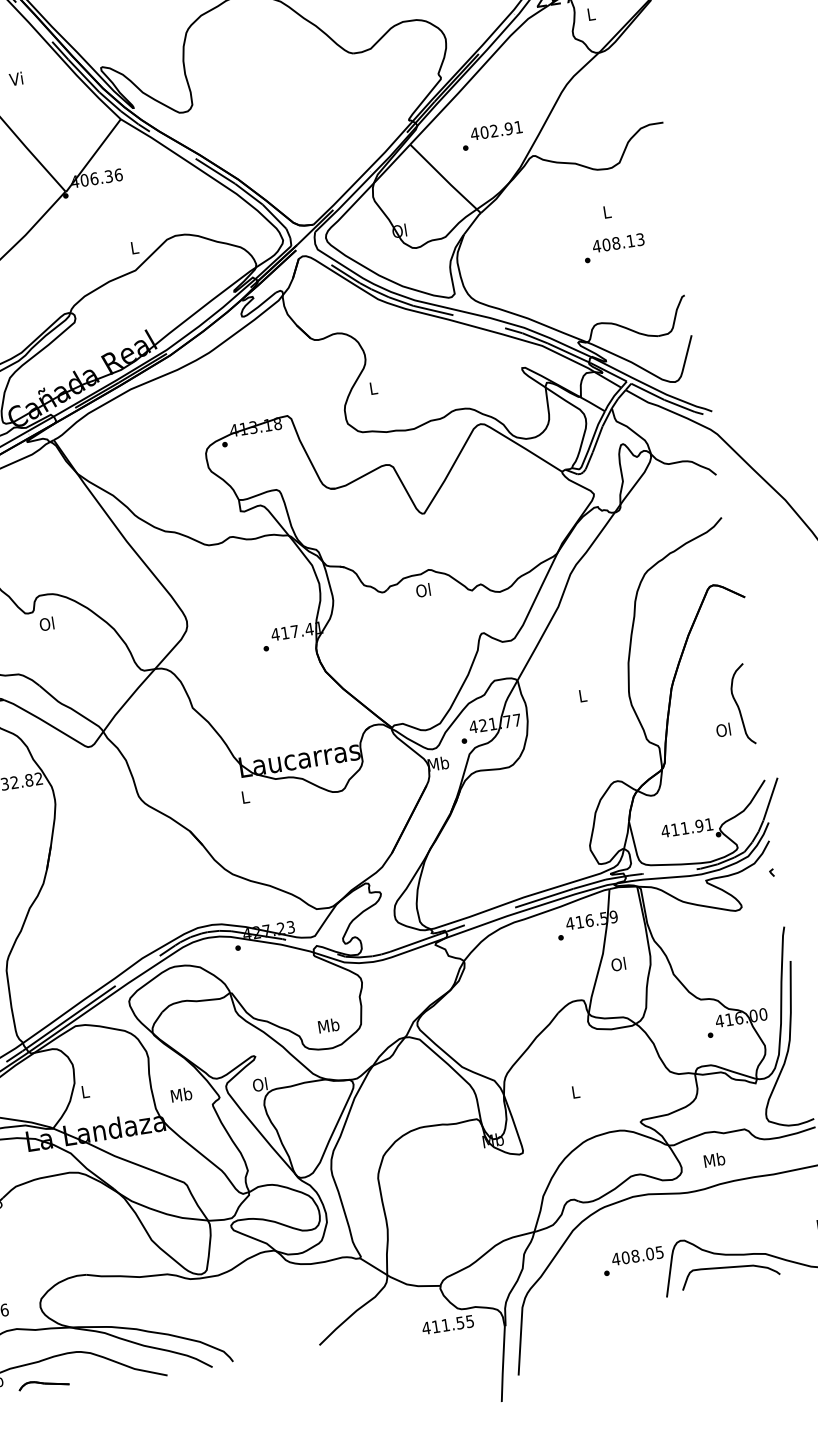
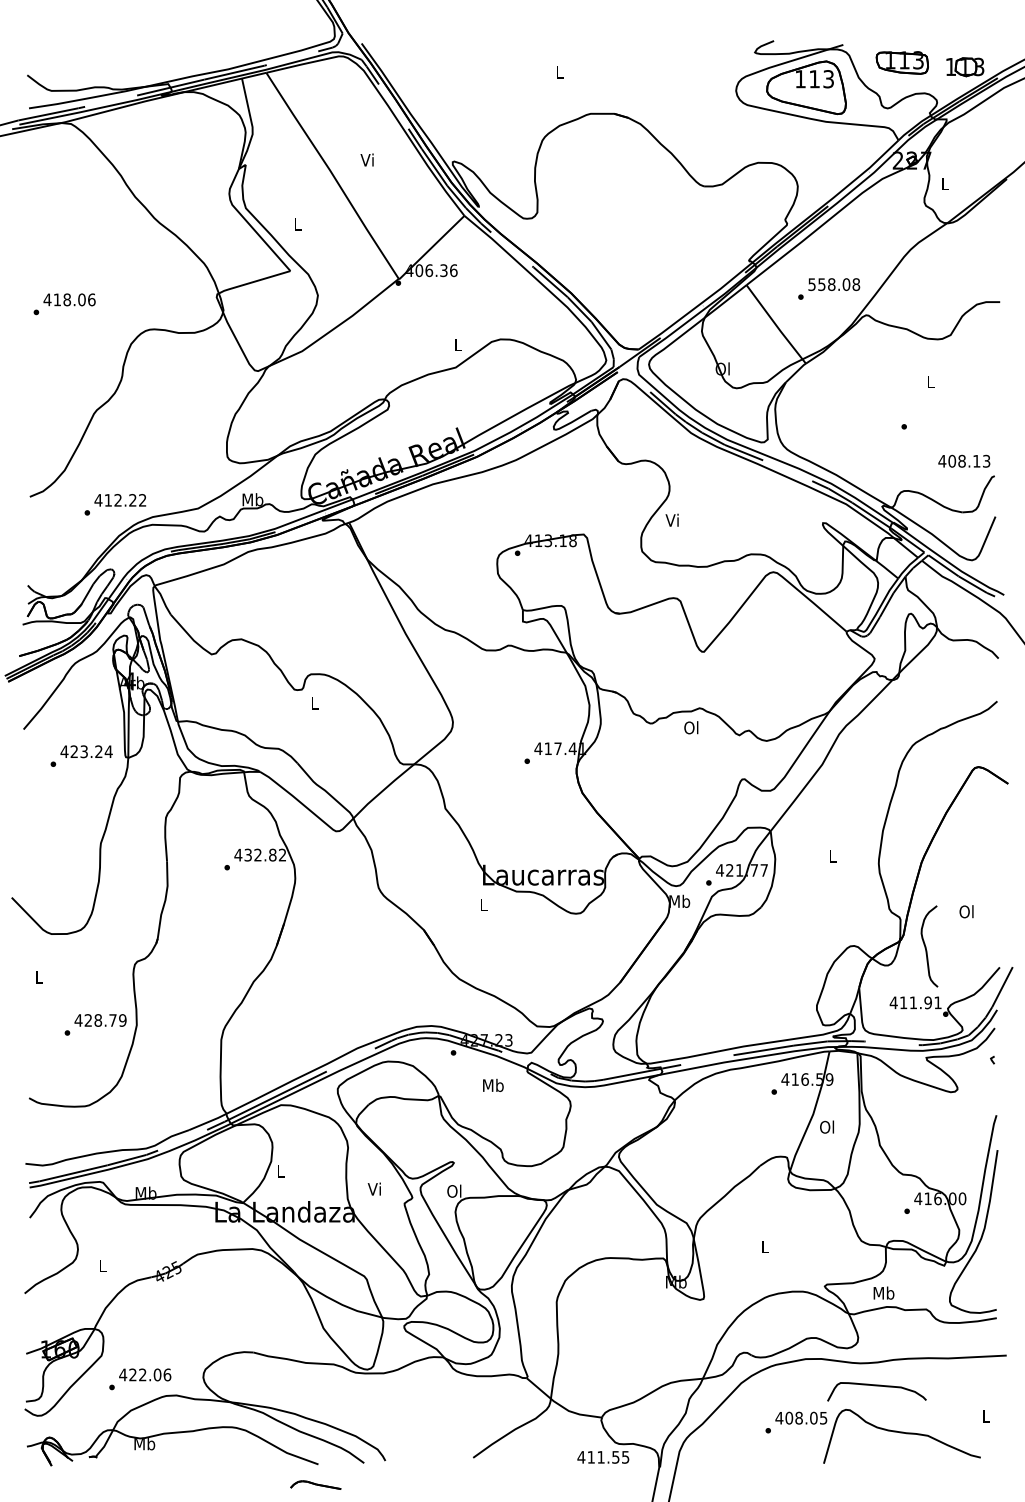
text: (497, 130) -> (834, 284), 402.91 -> 558.08
text: (618, 242) -> (964, 460), moved
text: (371, 387) -> (671, 519), L -> Vi
text: (47, 623) -> (314, 702), Ol -> L
curve: (738, 705) -> (926, 946), moved
text: (328, 1024) -> (493, 1084), moved
text: (181, 1094) -> (375, 1188), Mb -> Vi
text: (713, 1159) -> (883, 1292), moved
curve: (728, 1268) -> (876, 1386), moved
part: (43, 1383) -> (315, 1484), moved

